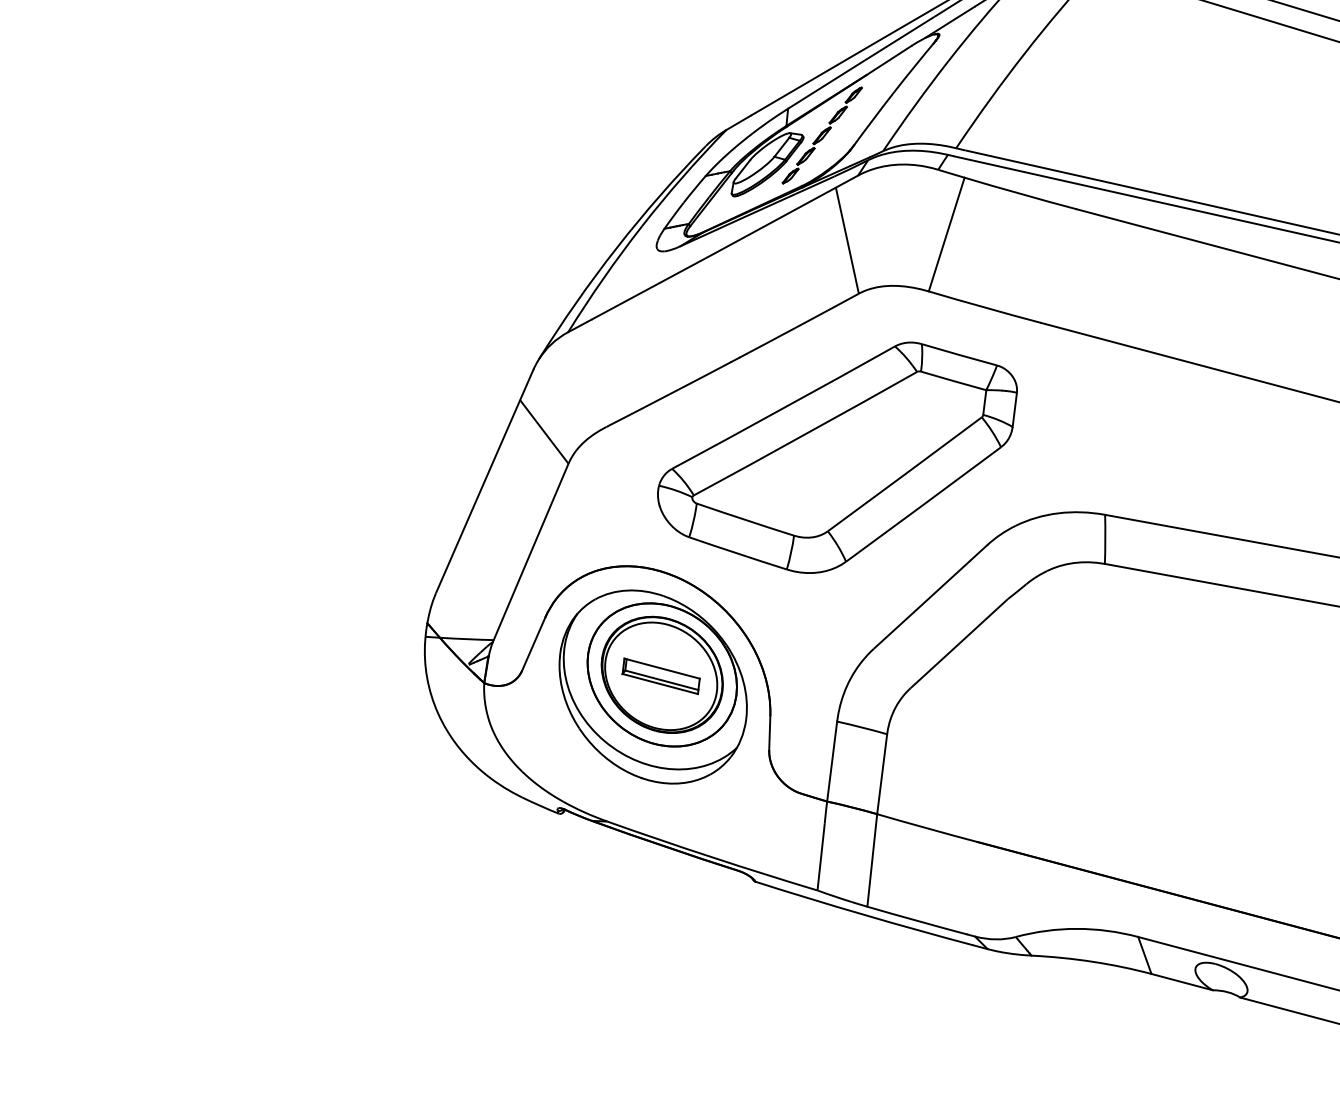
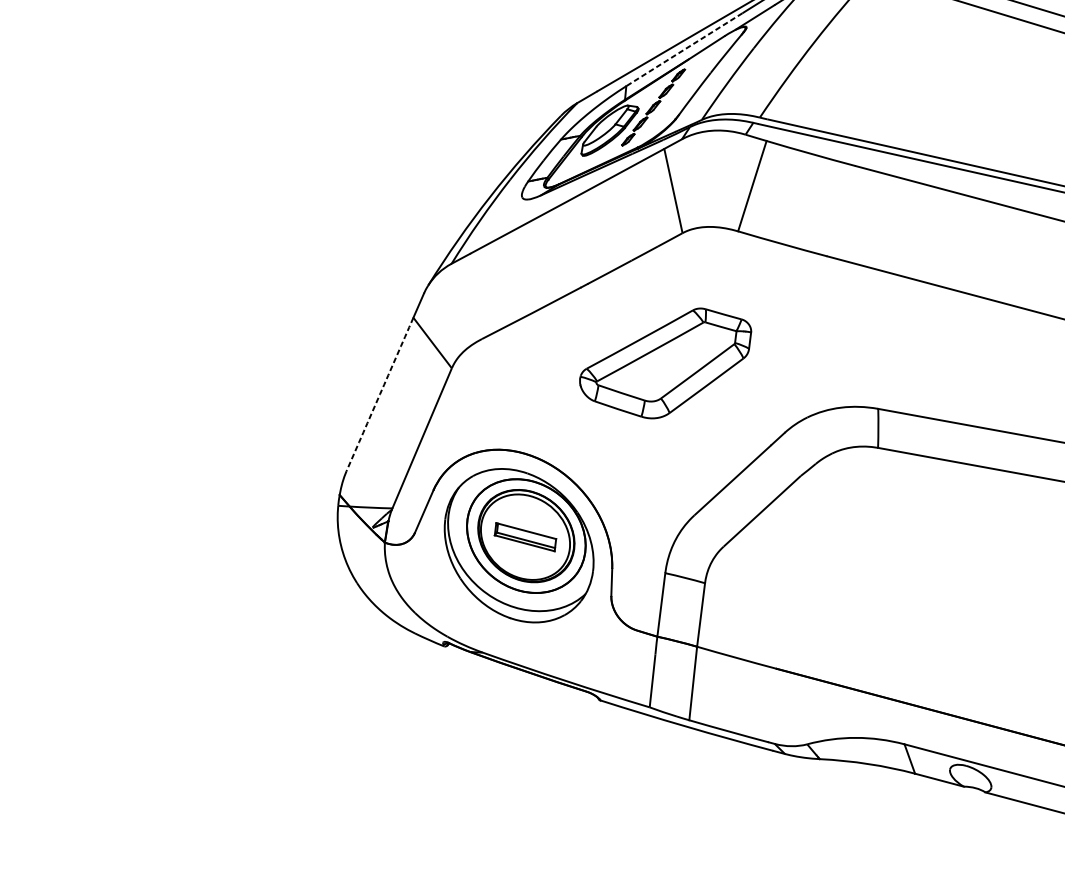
arc: (861, 62) -> (684, 49), solid -> dashed
part: (837, 457) -> (665, 363), size x0.6
arc: (478, 496) -> (380, 394), solid -> dashed

